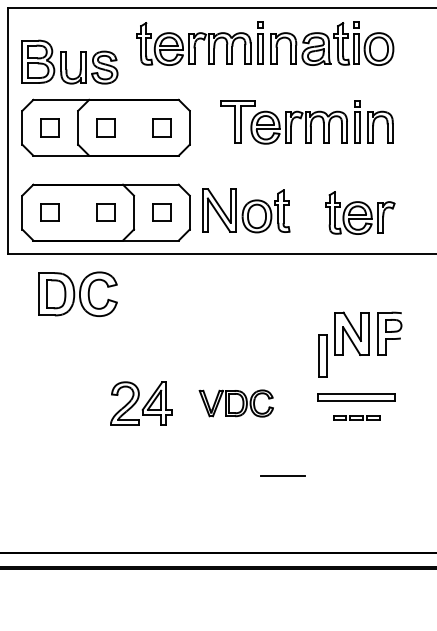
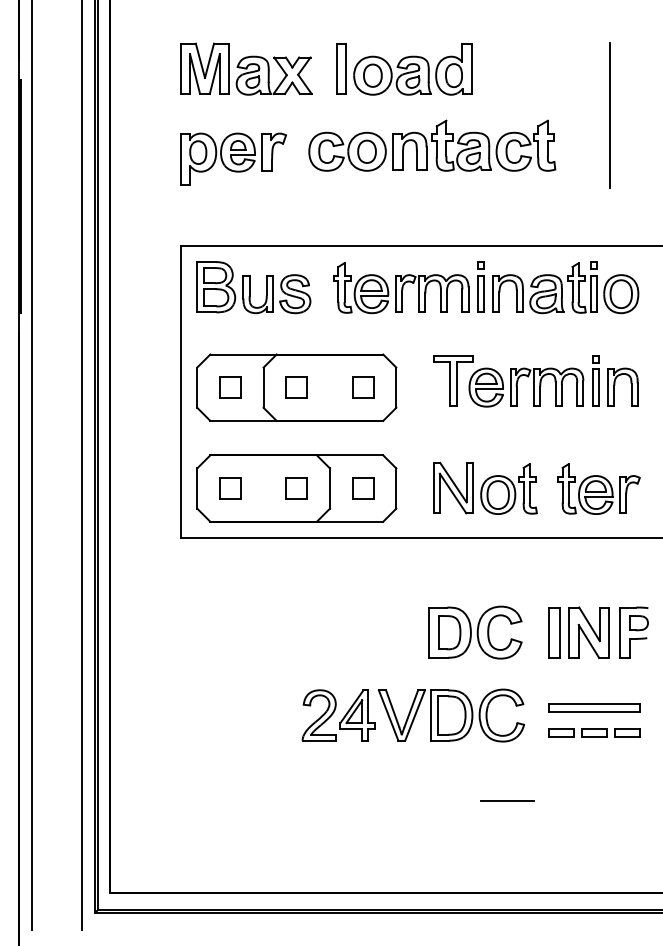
part: (69, 62) -> (253, 287), moved
part: (246, 210) -> (485, 488), moved
part: (78, 294) -> (475, 632), moved
part: (322, 355) -> (554, 632), moved
part: (236, 403) -> (451, 715), size x1.67
part: (356, 417) -> (594, 732), size x1.67

